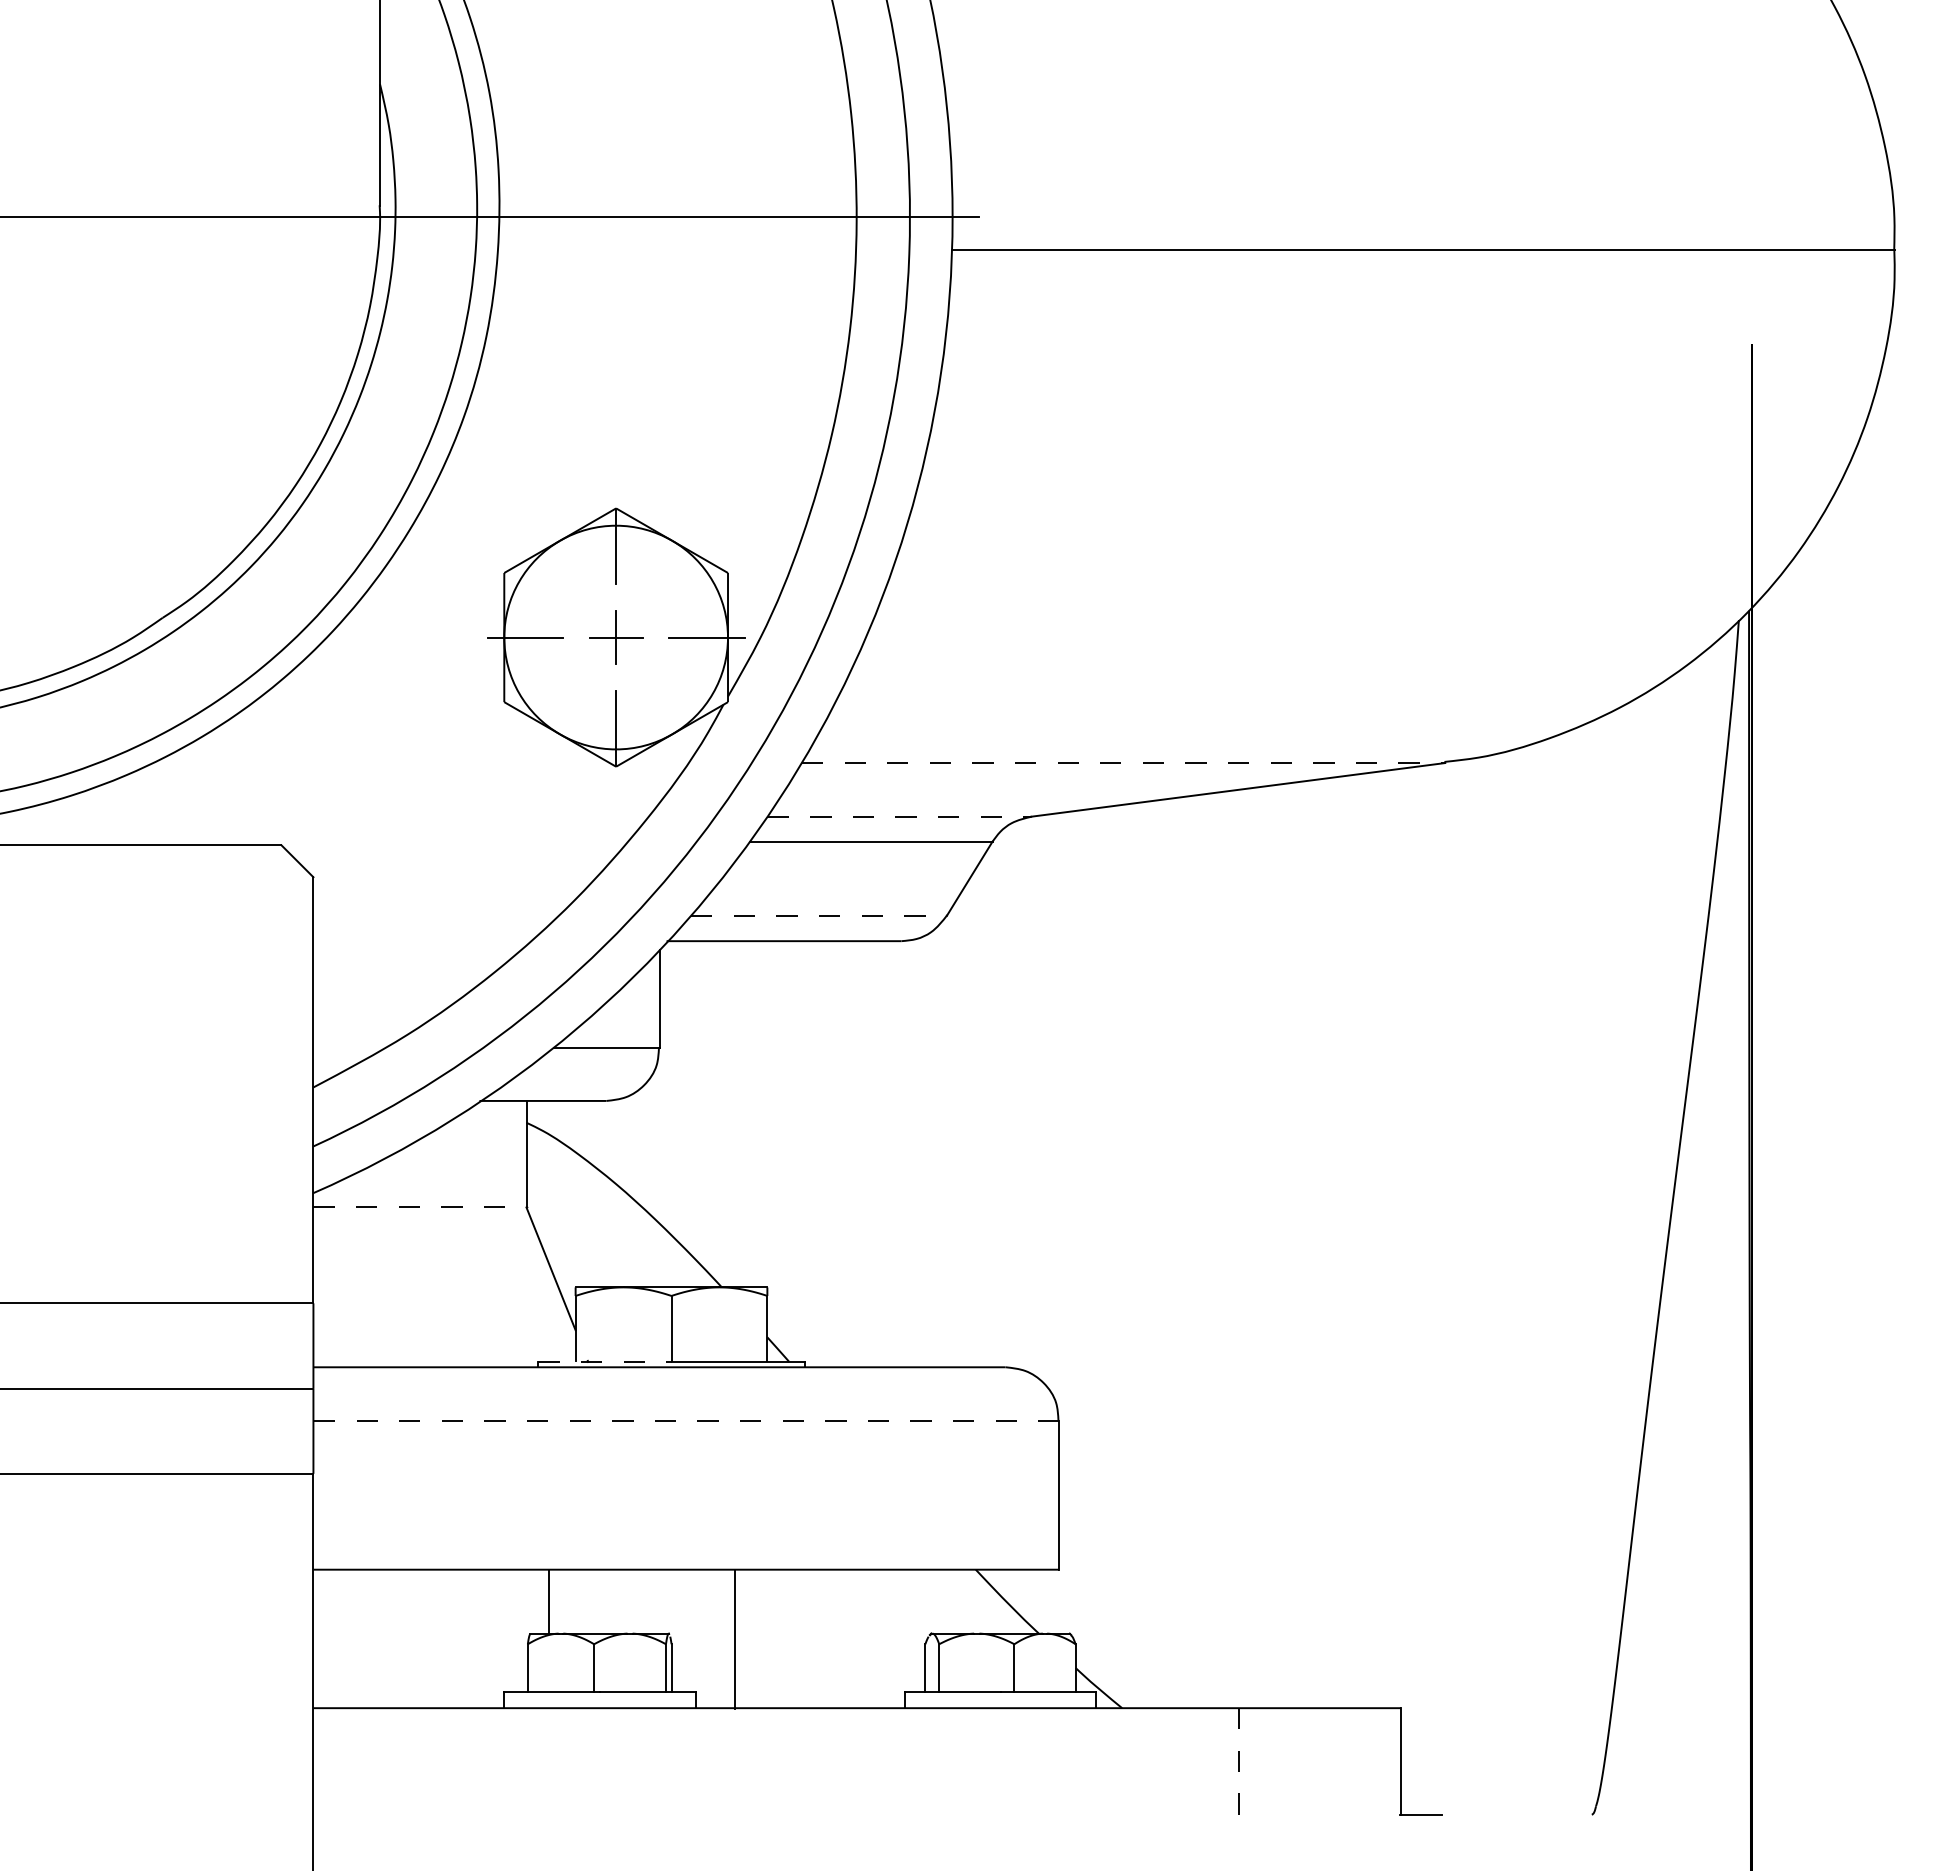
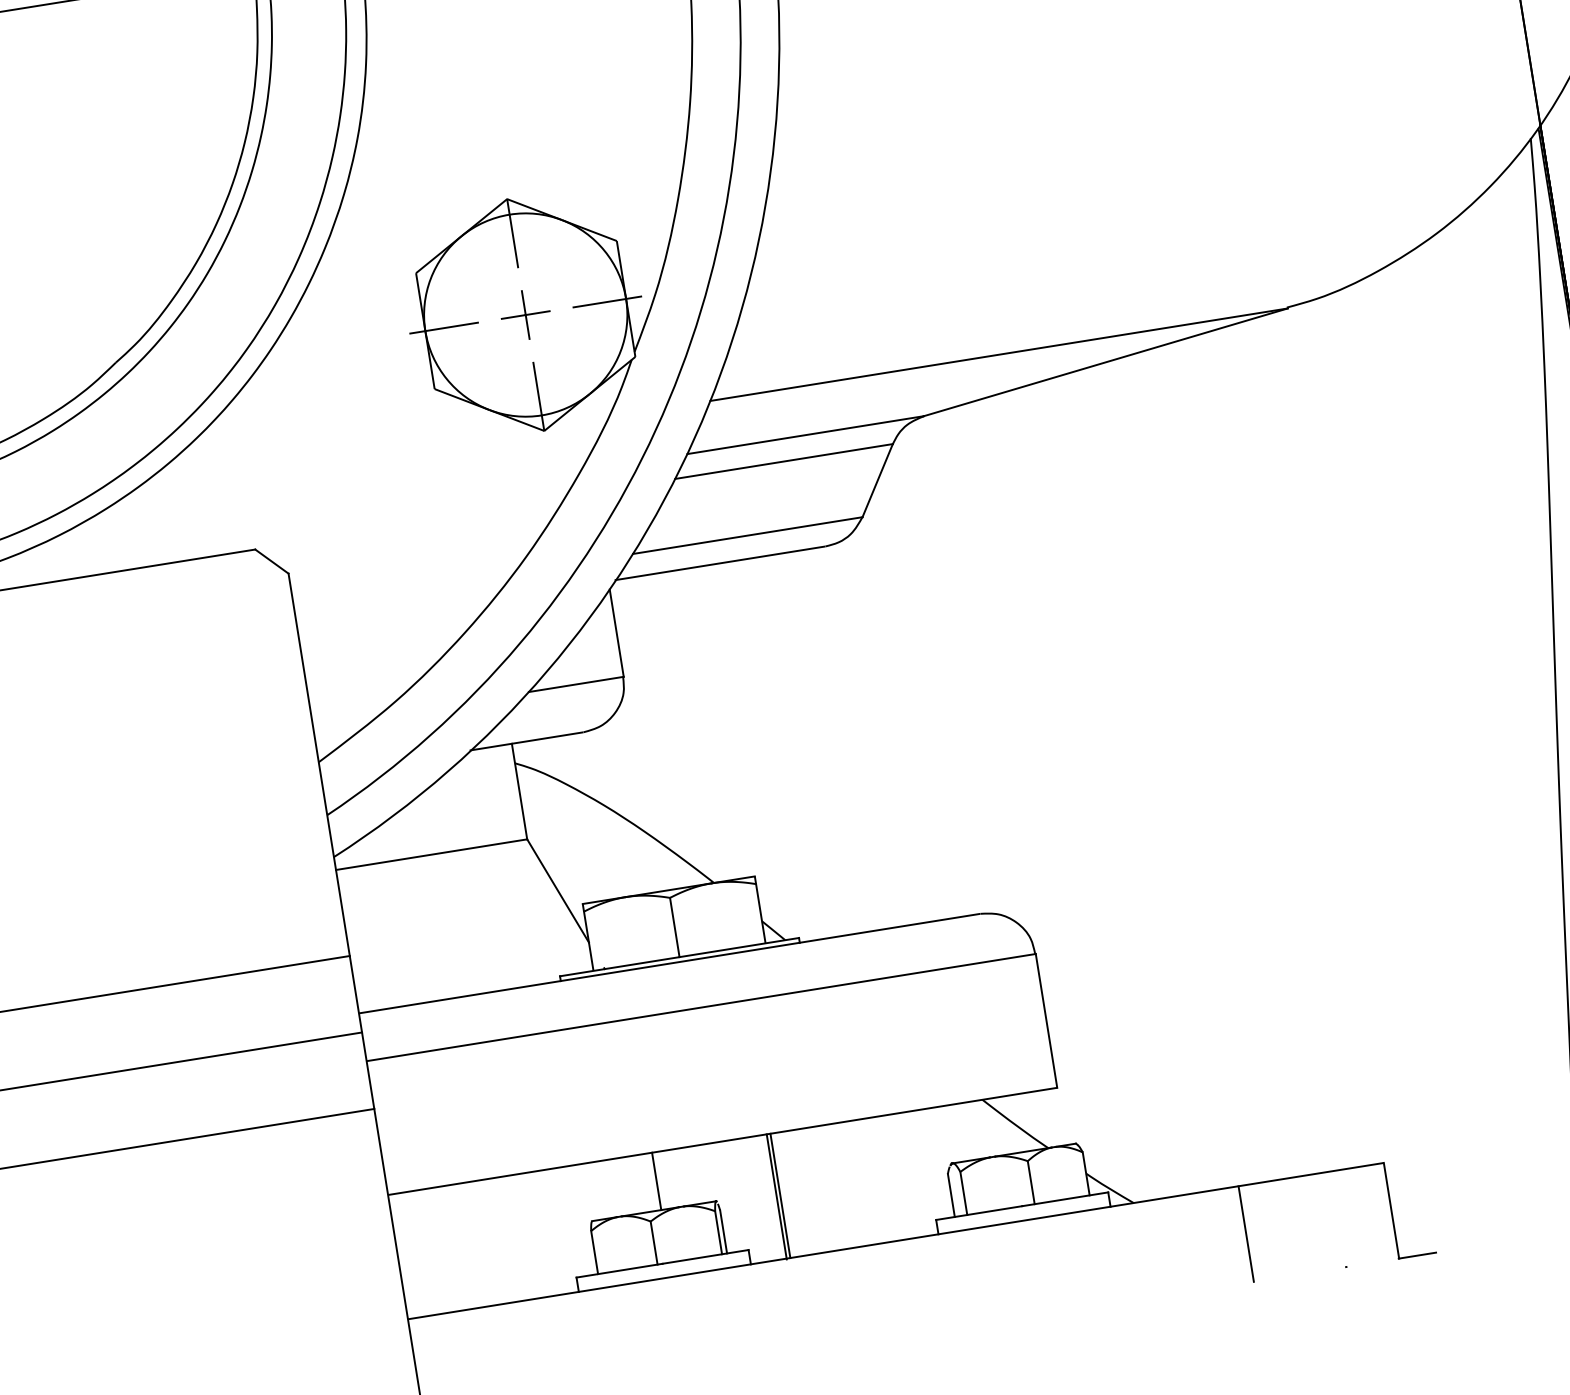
line: (1123, 763) -> (999, 355), dashed -> solid
line: (899, 816) -> (805, 434), dashed -> solid
line: (819, 915) -> (748, 535), dashed -> solid
line: (419, 1207) -> (431, 854), dashed -> solid
line: (604, 1361) -> (619, 966), dashed -> solid
line: (686, 1420) -> (701, 1007), dashed -> solid
line: (548, 1601) -> (656, 1181), moved
line: (739, 1638) -> (780, 1195), added
line: (1239, 1760) -> (1246, 1233), dashed -> solid

